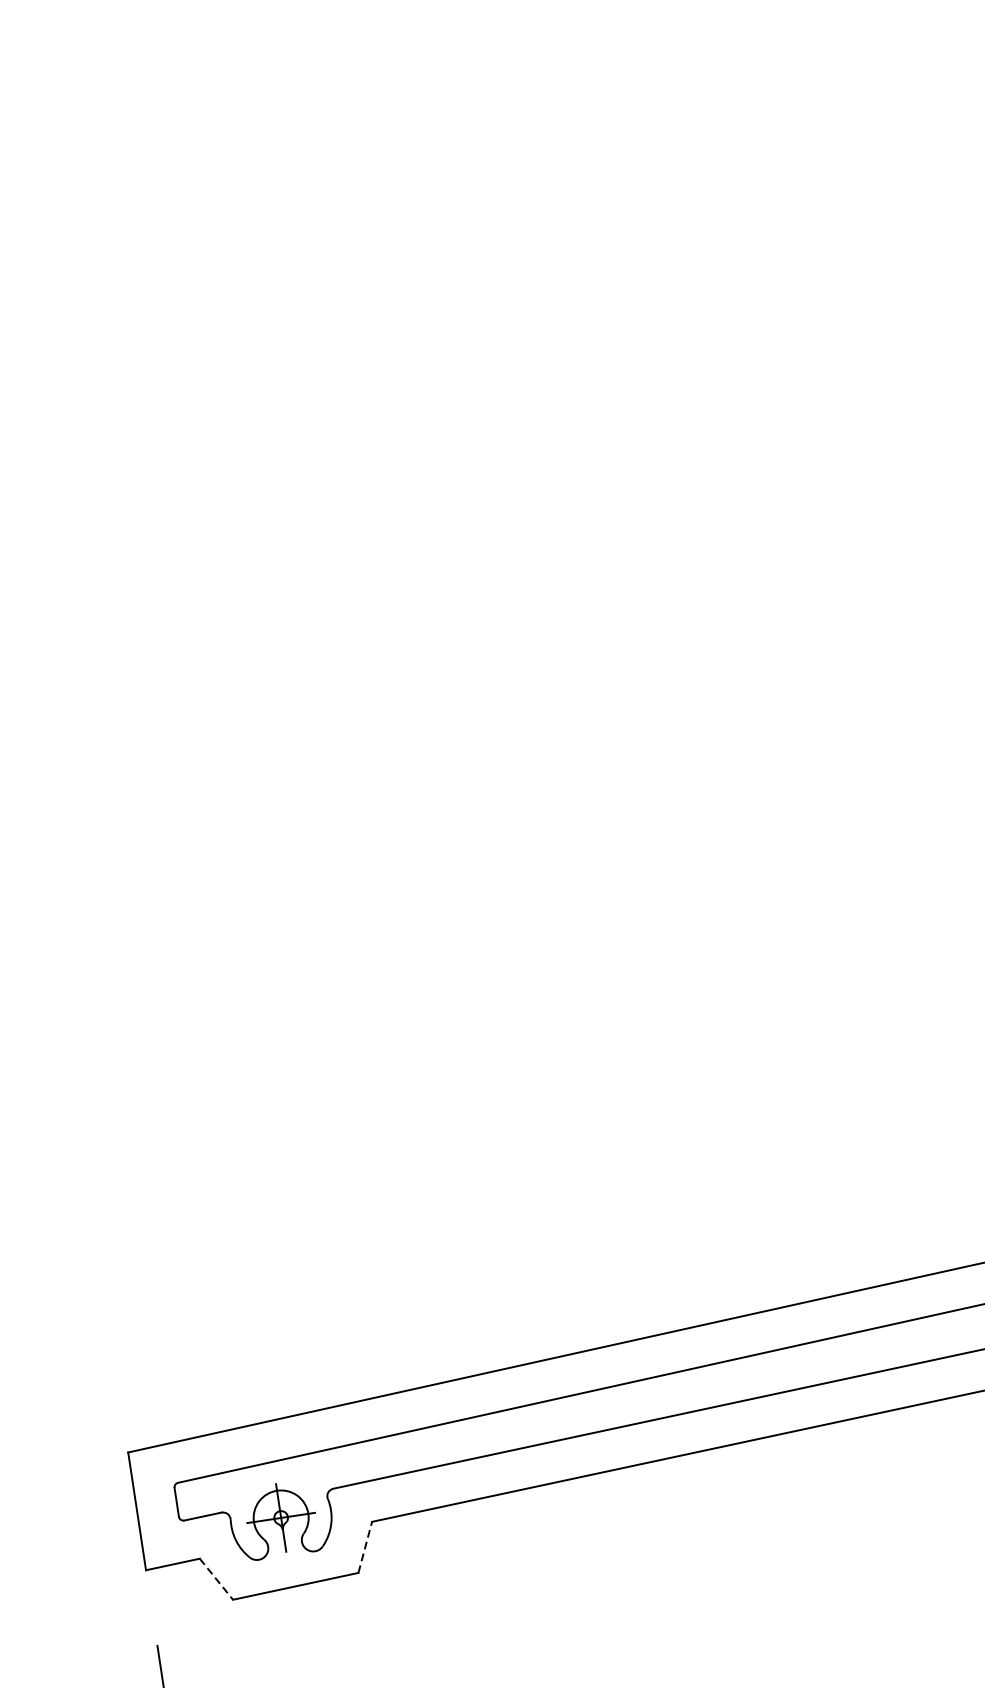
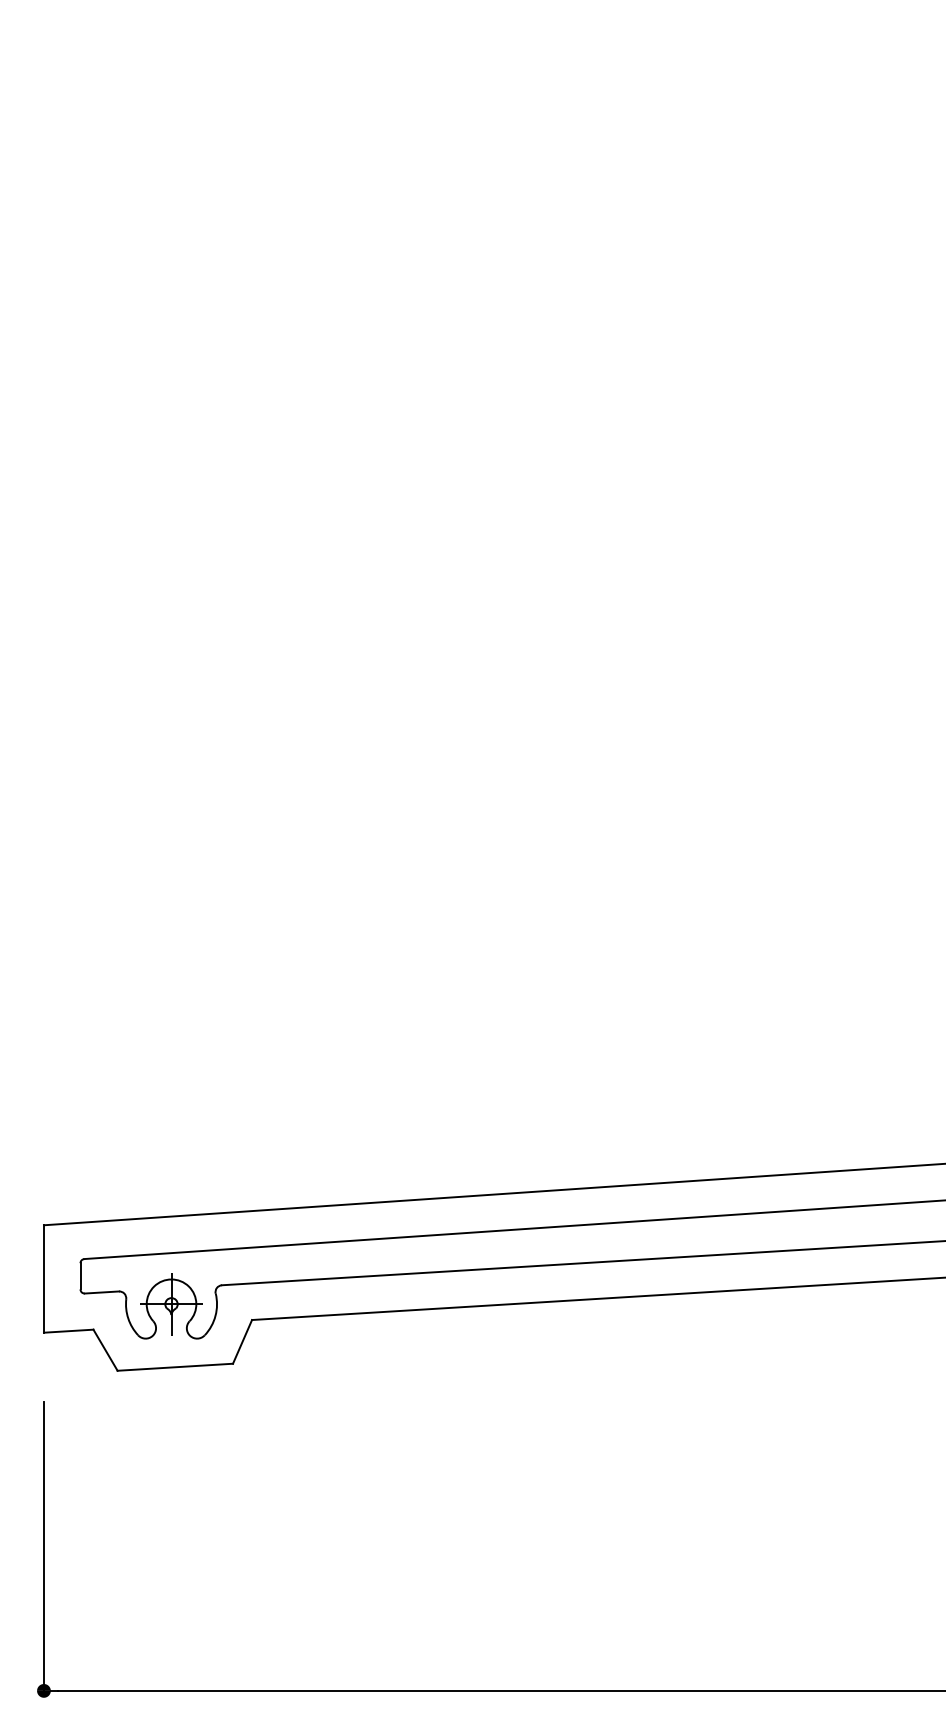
line: (365, 1546) -> (242, 1341), dashed -> solid
line: (216, 1579) -> (105, 1350), dashed -> solid

